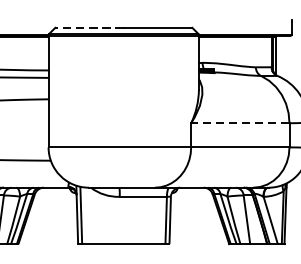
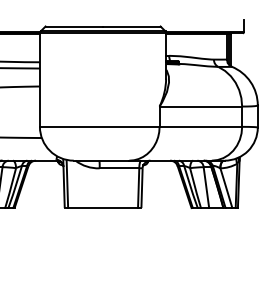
line: (89, 27) -> (74, 26), dashed -> solid
line: (239, 123) -> (200, 106), dashed -> solid

